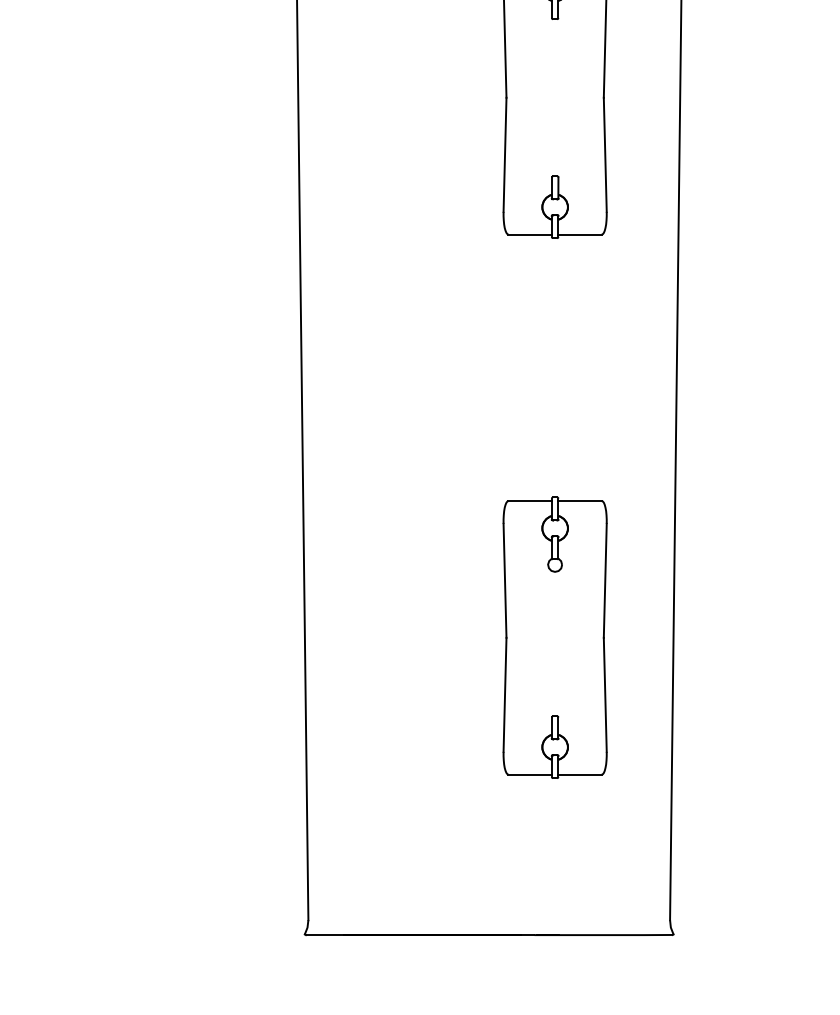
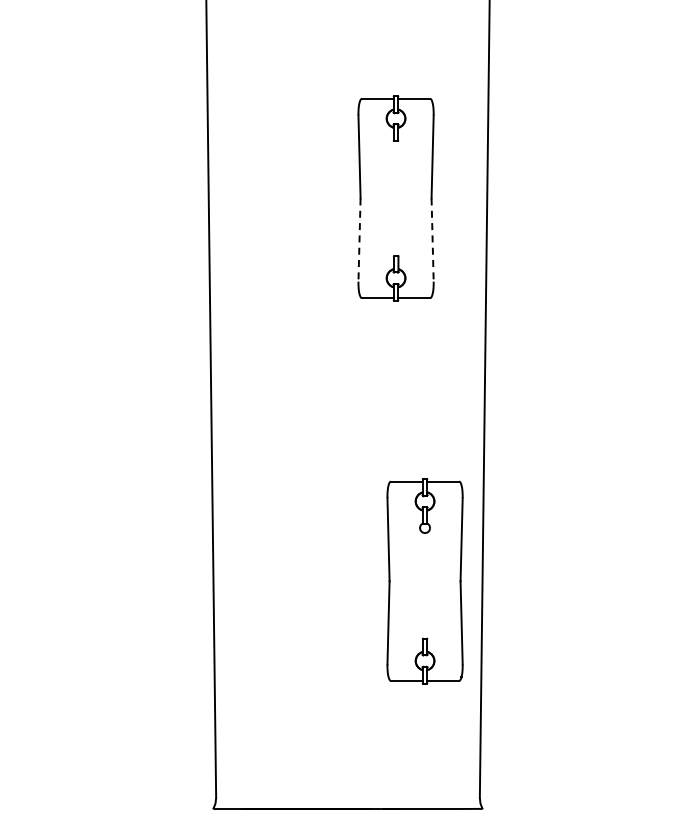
line: (504, 155) -> (359, 240), solid -> dashed
line: (605, 155) -> (432, 240), solid -> dashed
part: (554, 638) -> (424, 581), moved

